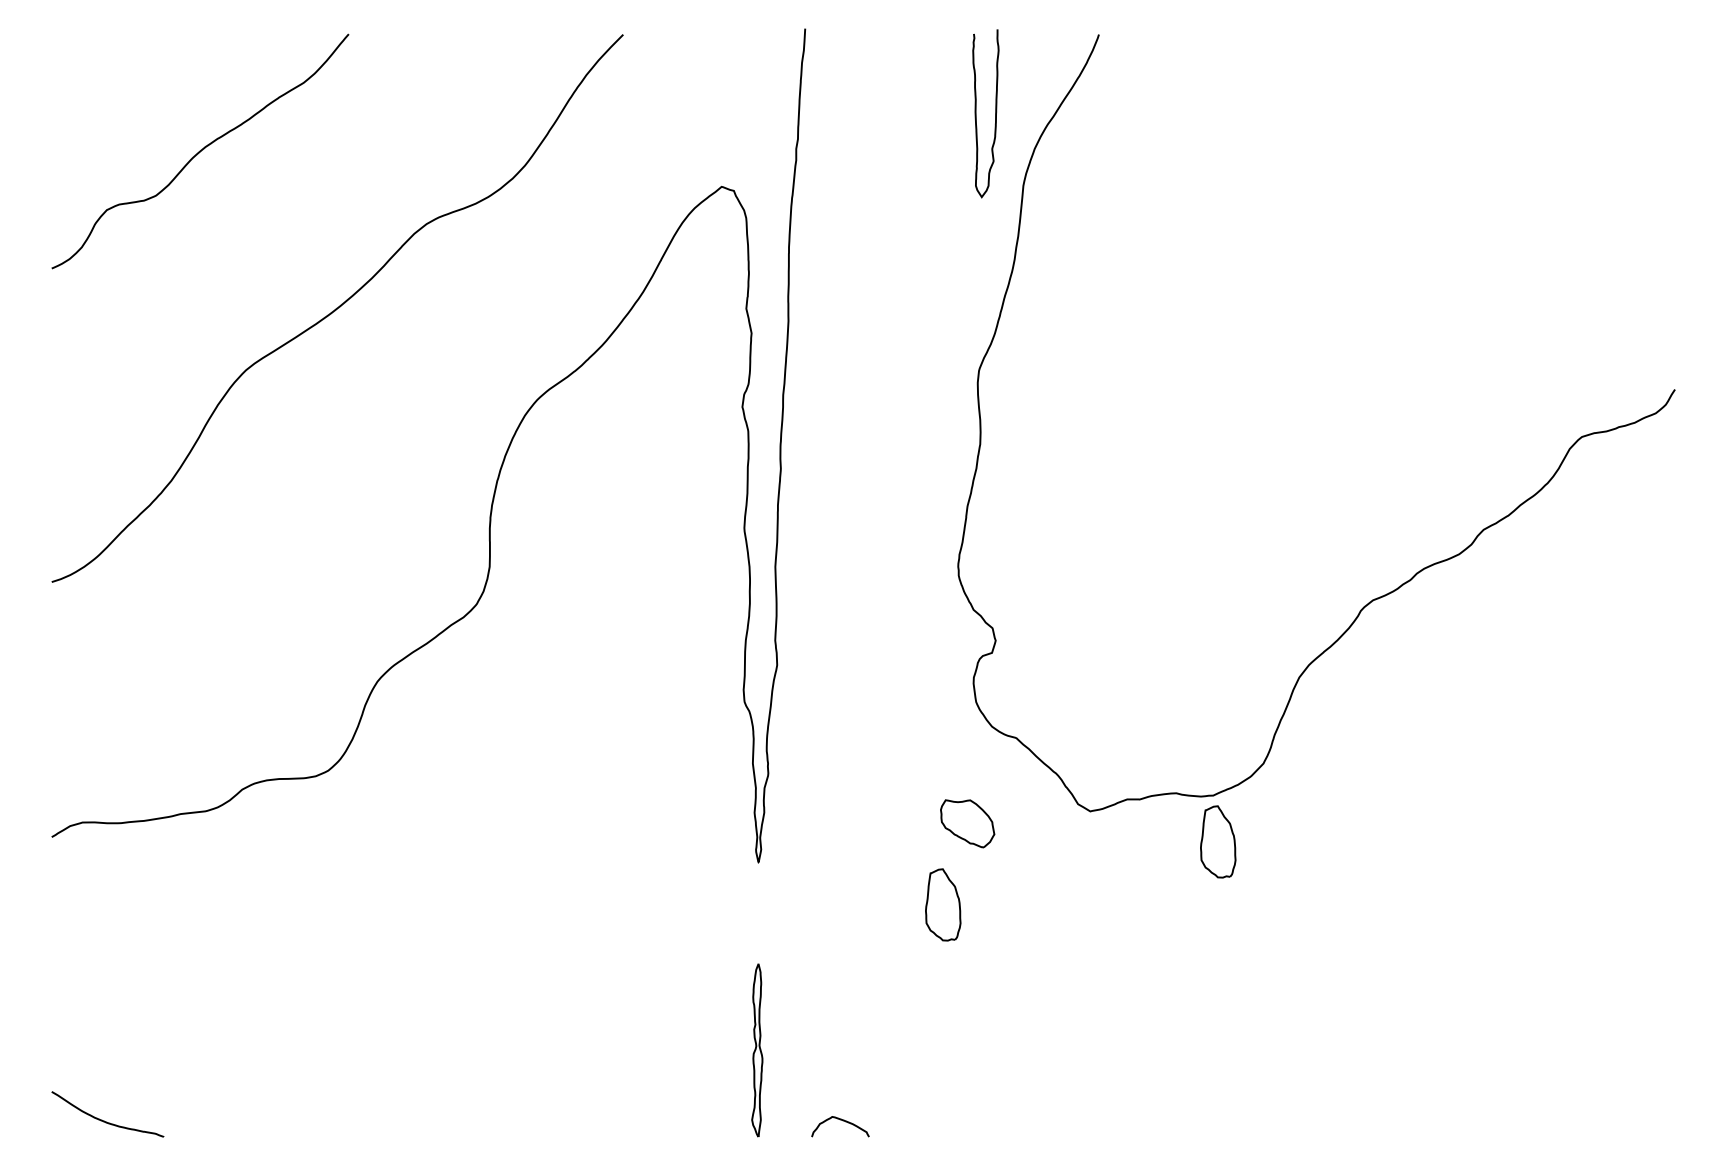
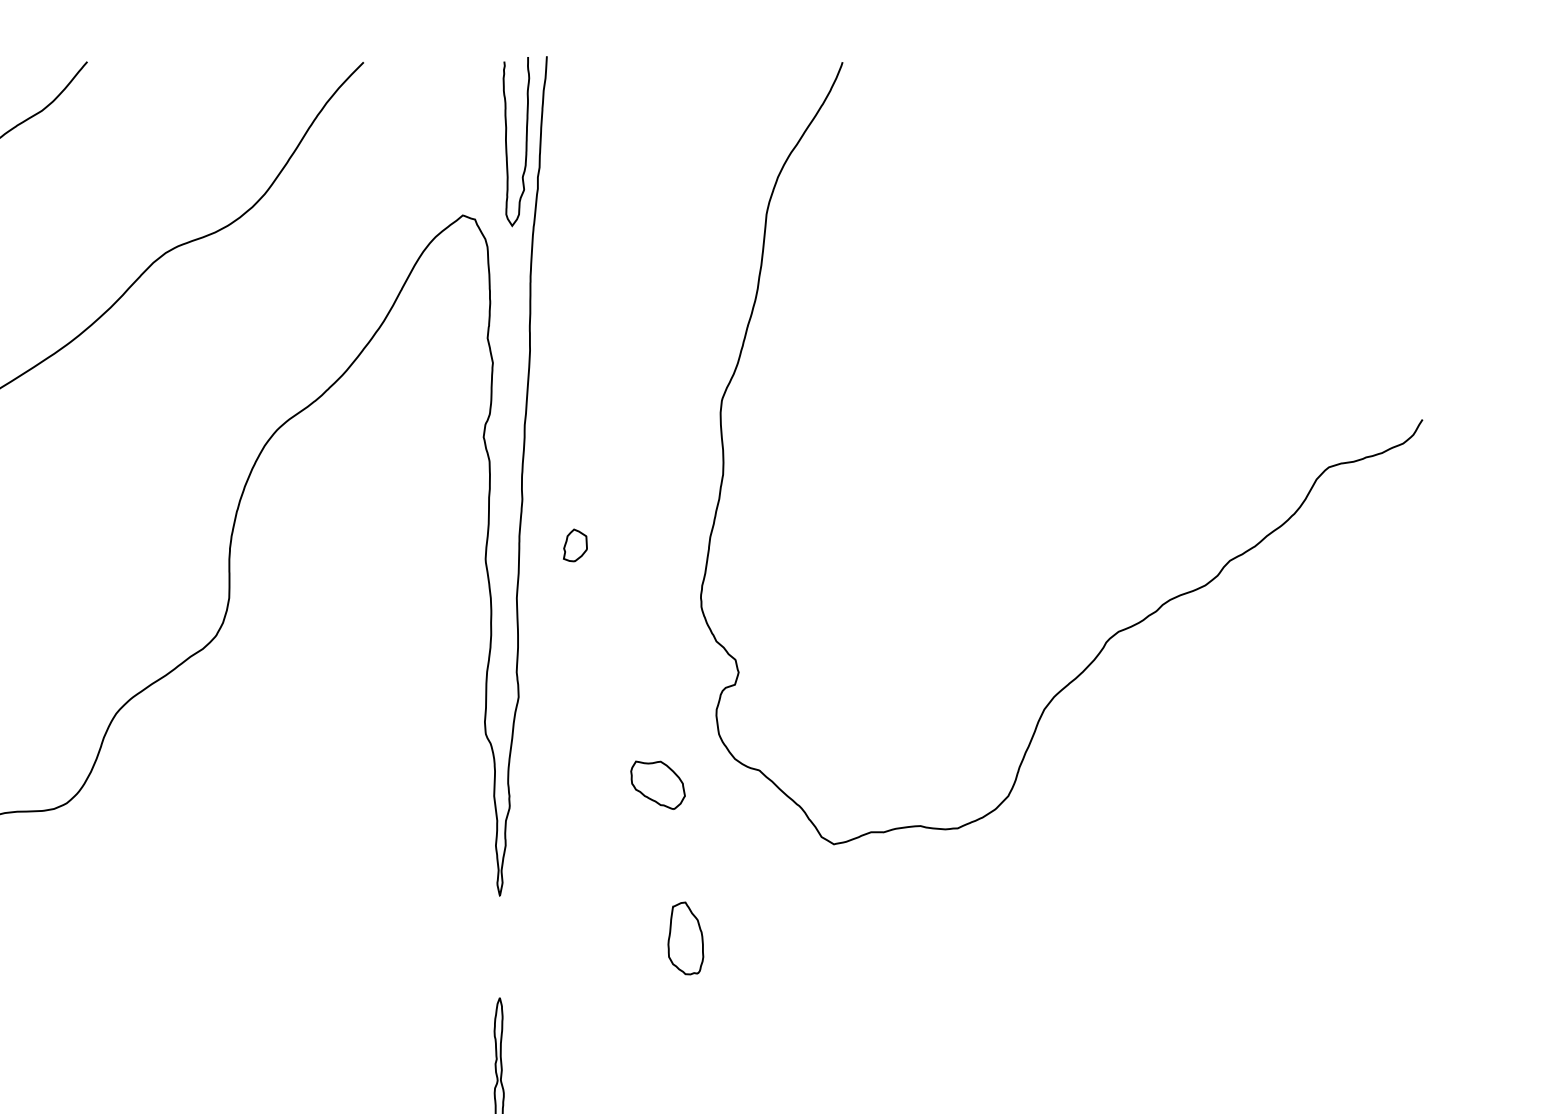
curve: (976, 113) -> (506, 141), moved
part: (833, 514) -> (575, 545), added
part: (967, 823) -> (657, 785), moved
part: (1218, 841) -> (962, 874), removed

